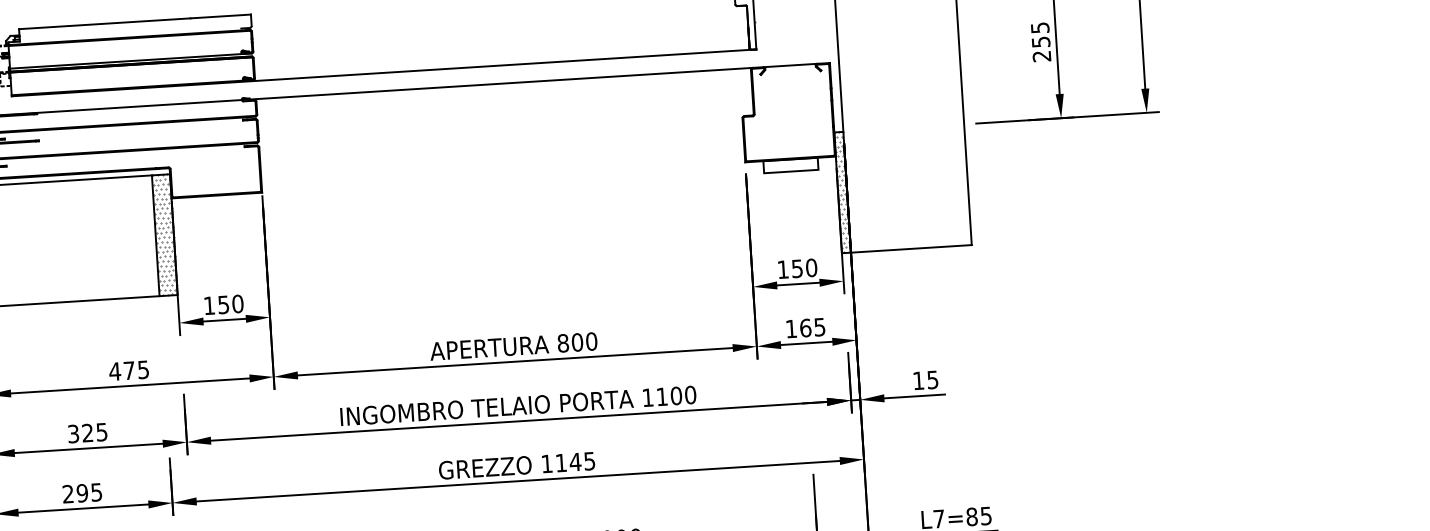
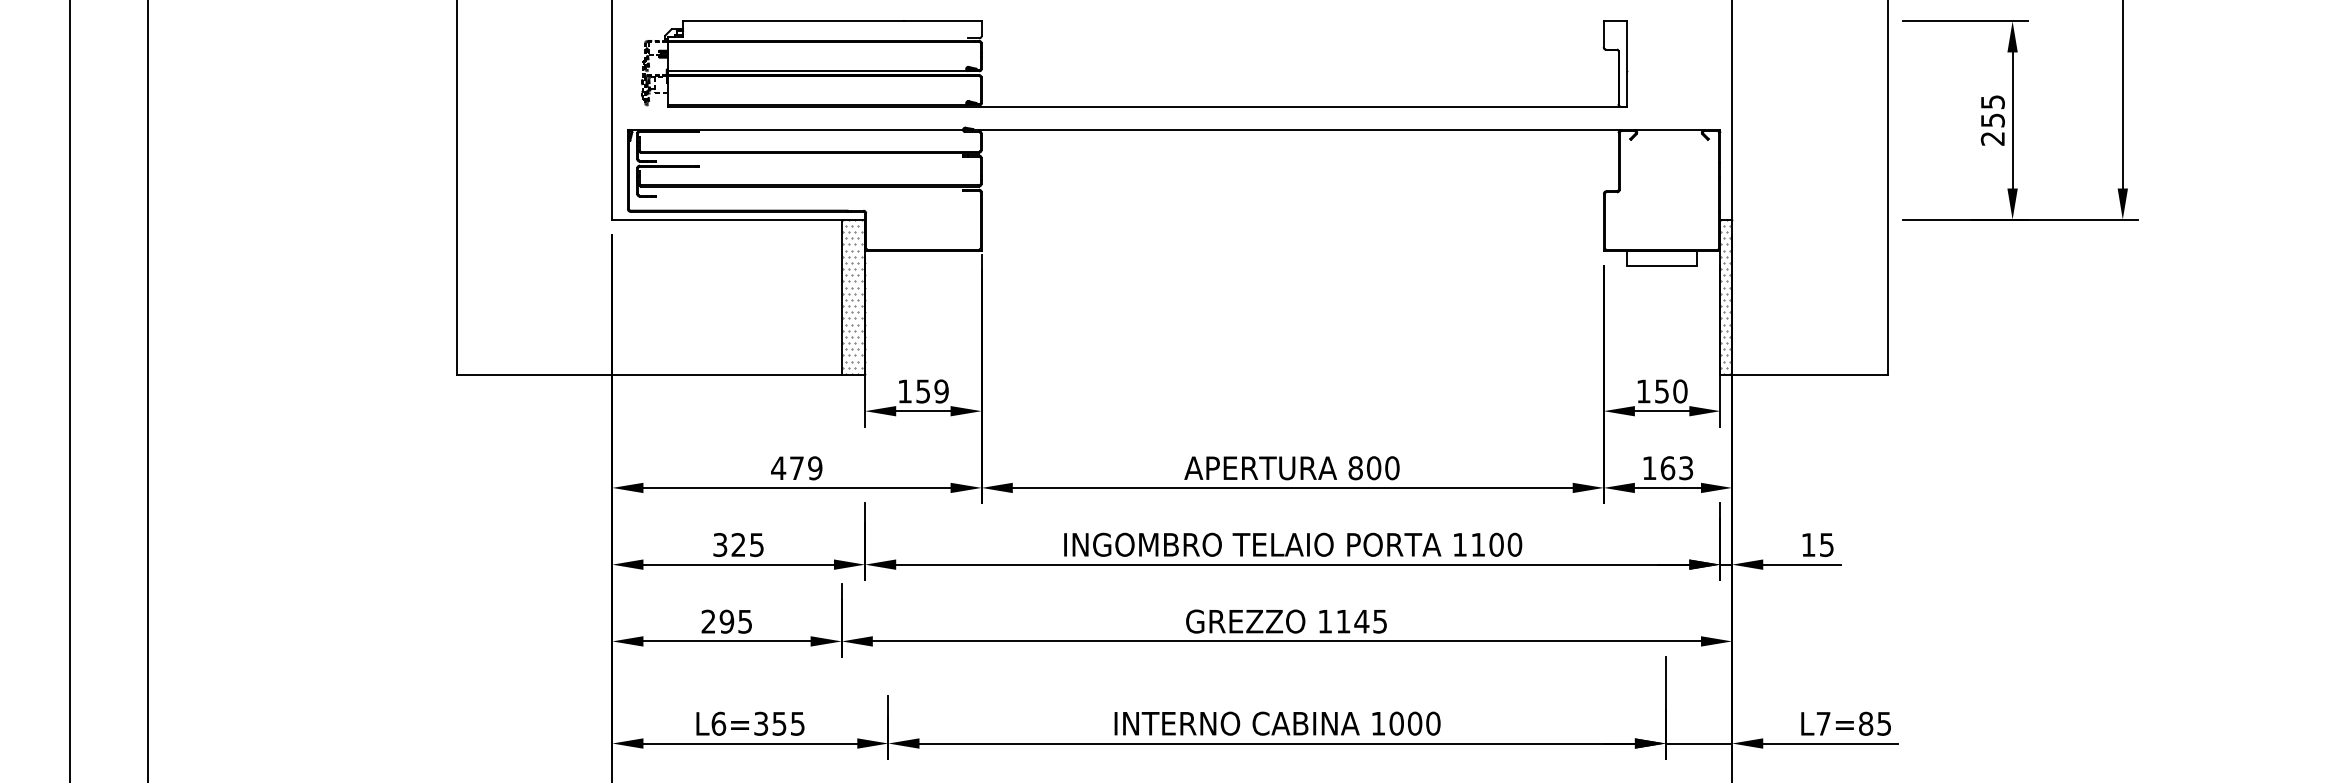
text: (237, 304) -> (941, 391), 150 -> 159
text: (820, 326) -> (1686, 467), 165 -> 163
text: (143, 369) -> (815, 467), 475 -> 479

